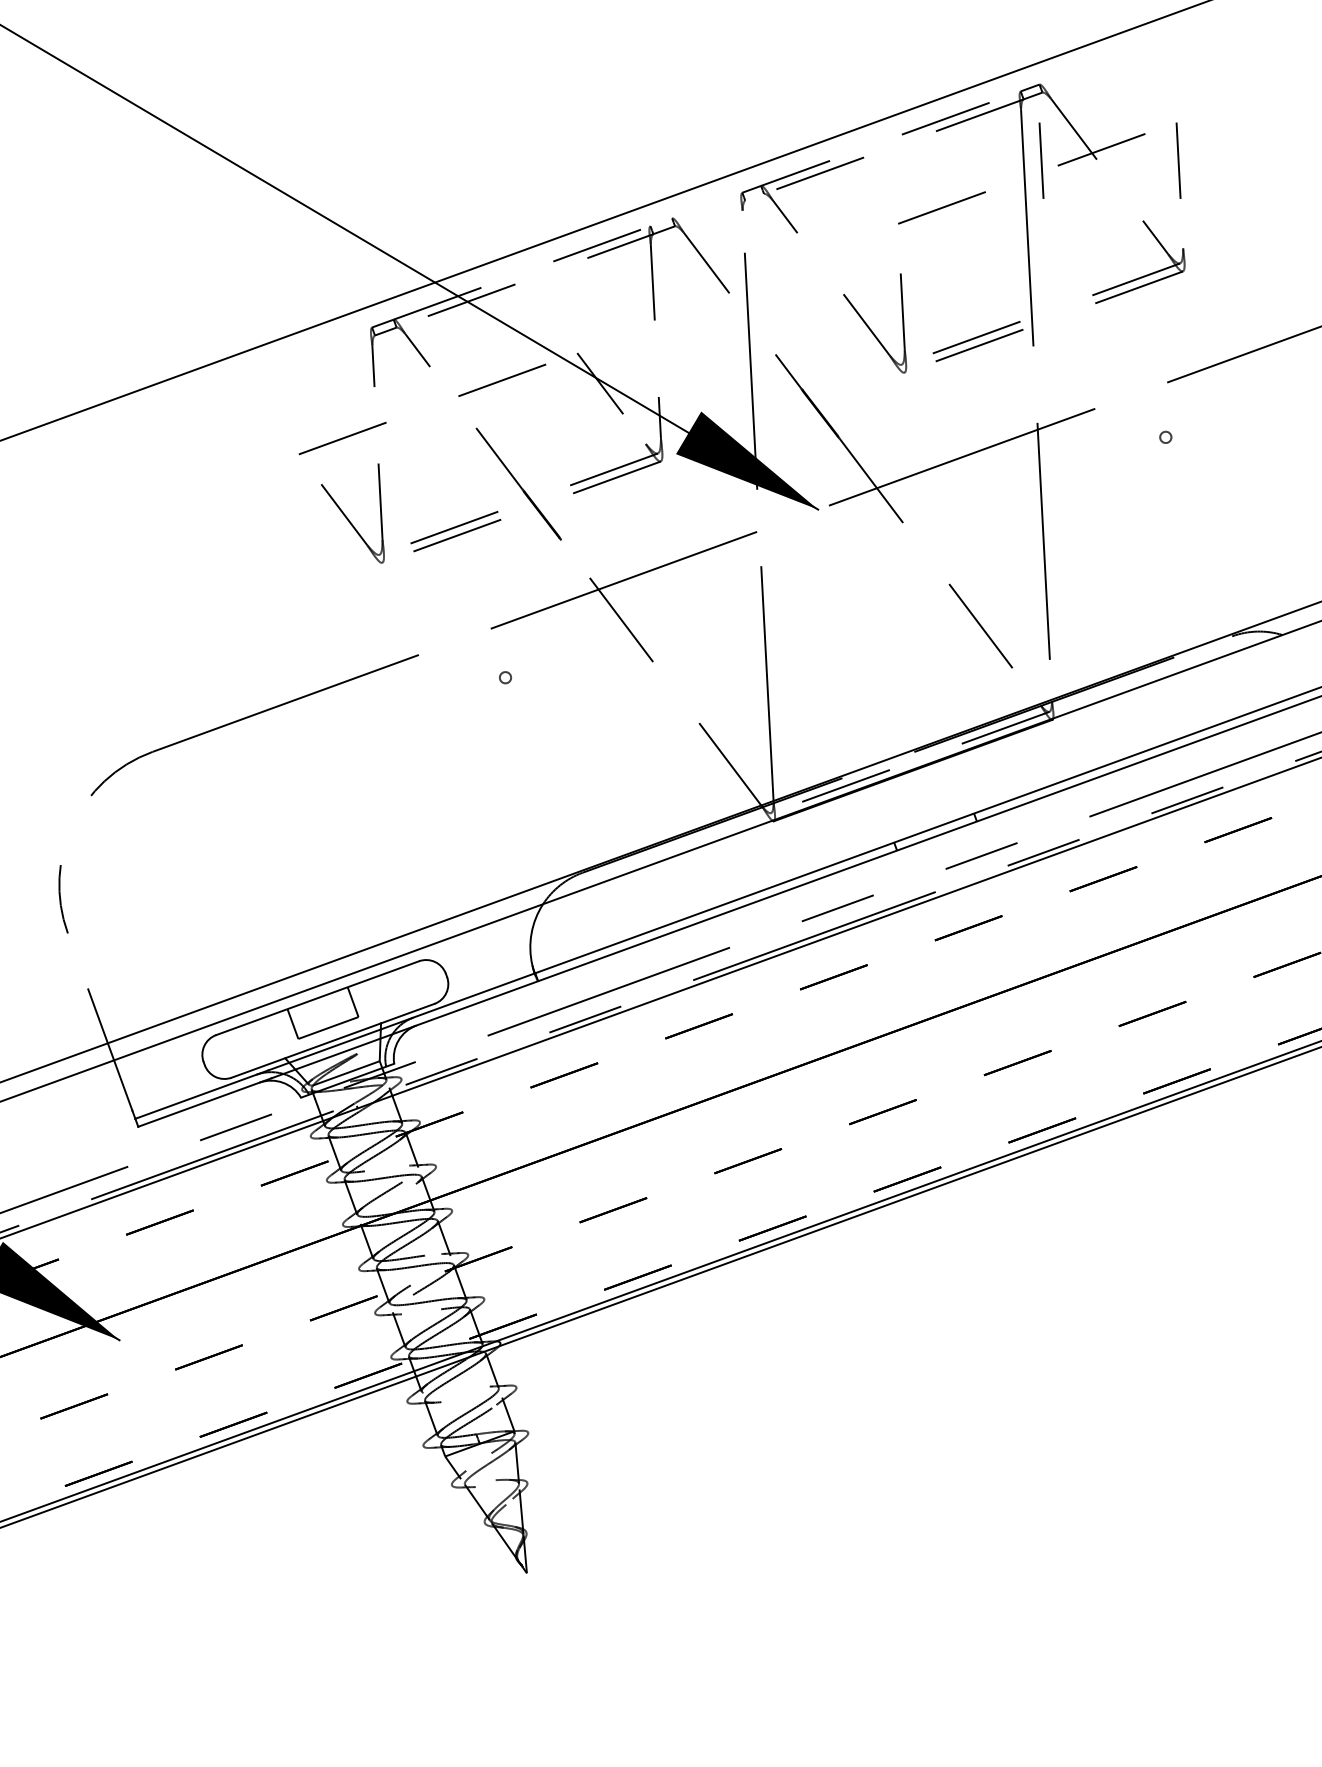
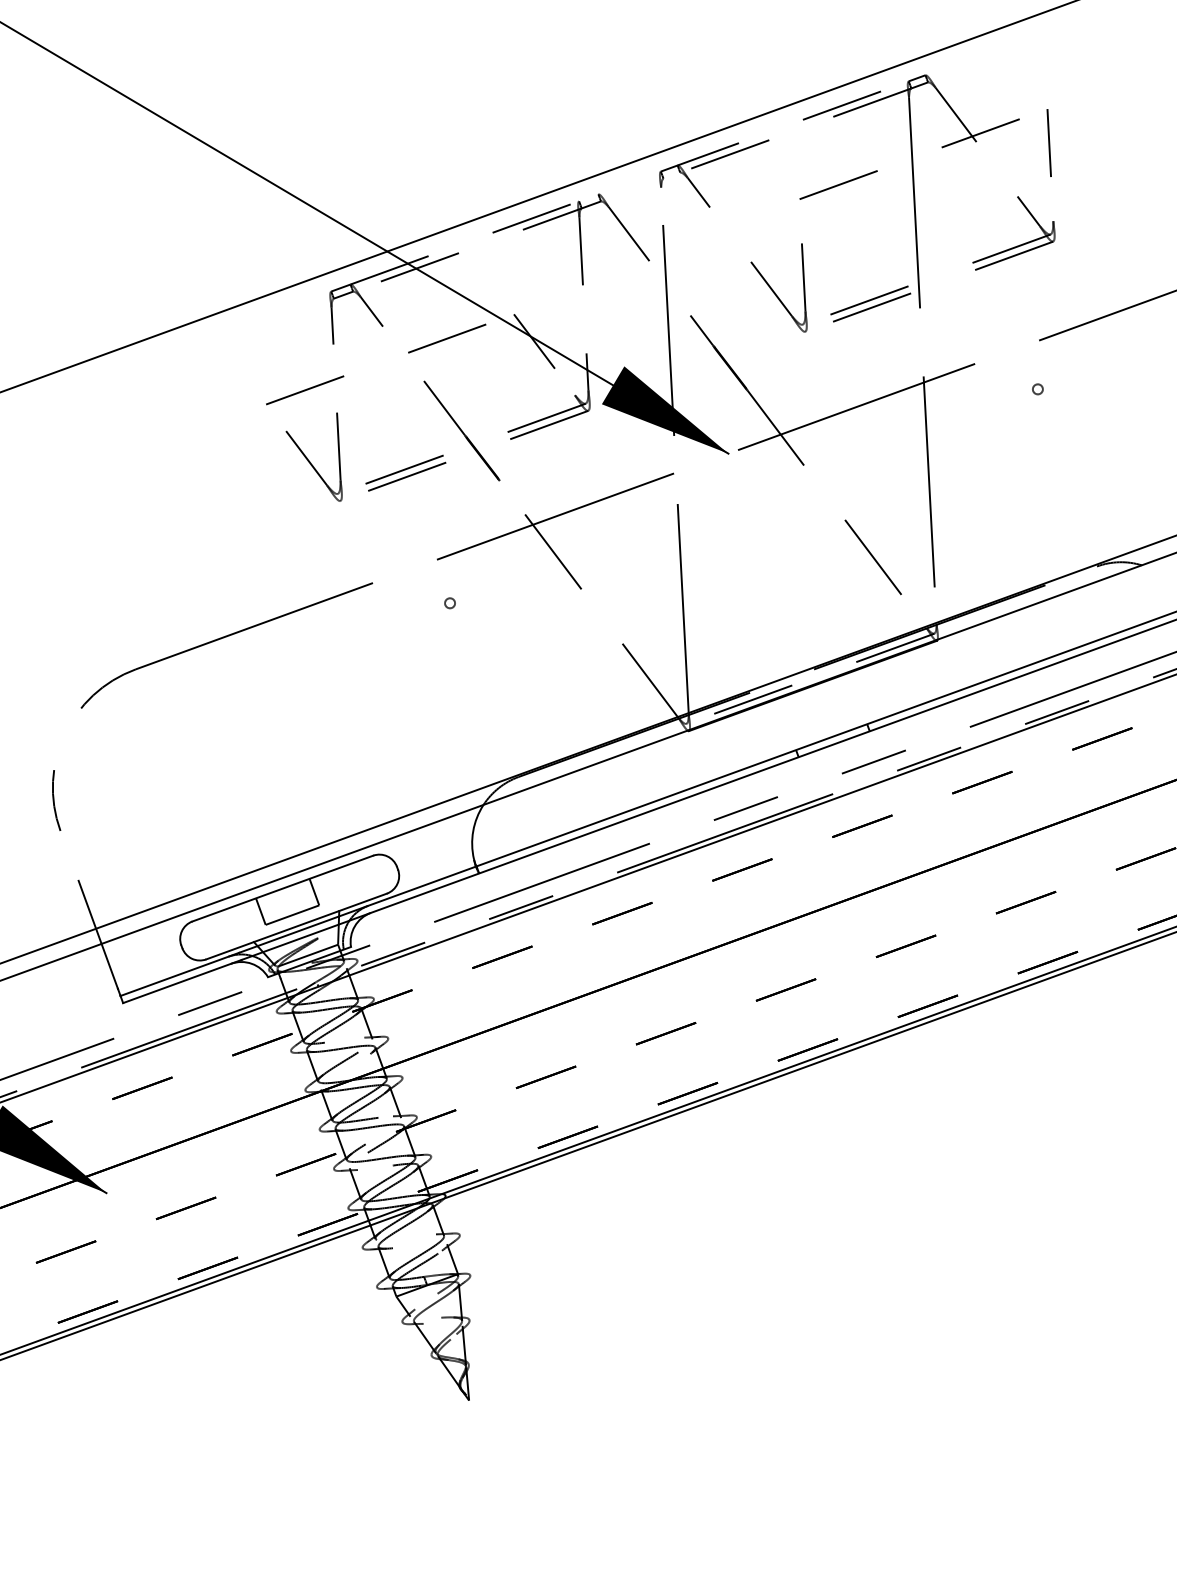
line: (1040, 160) -> (926, 142), removed

